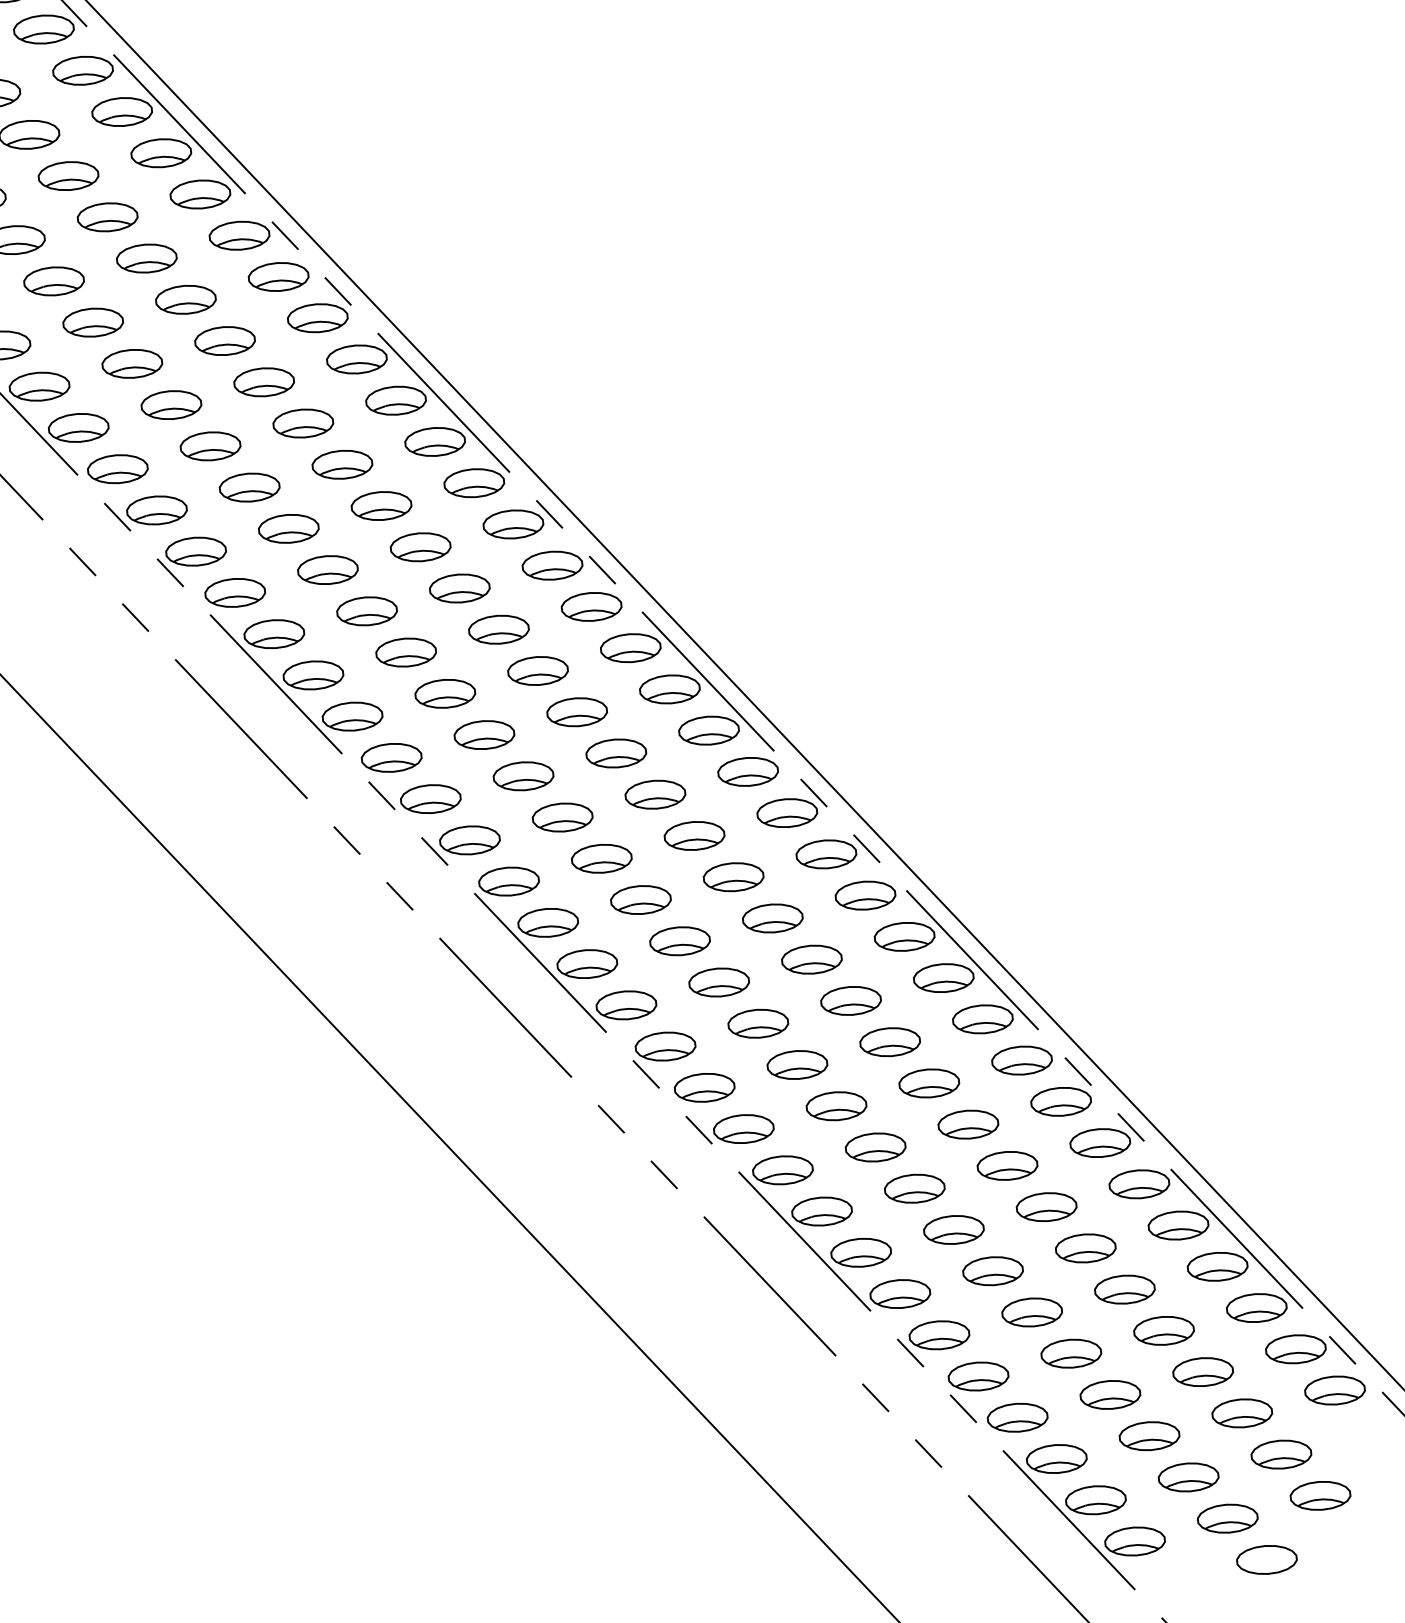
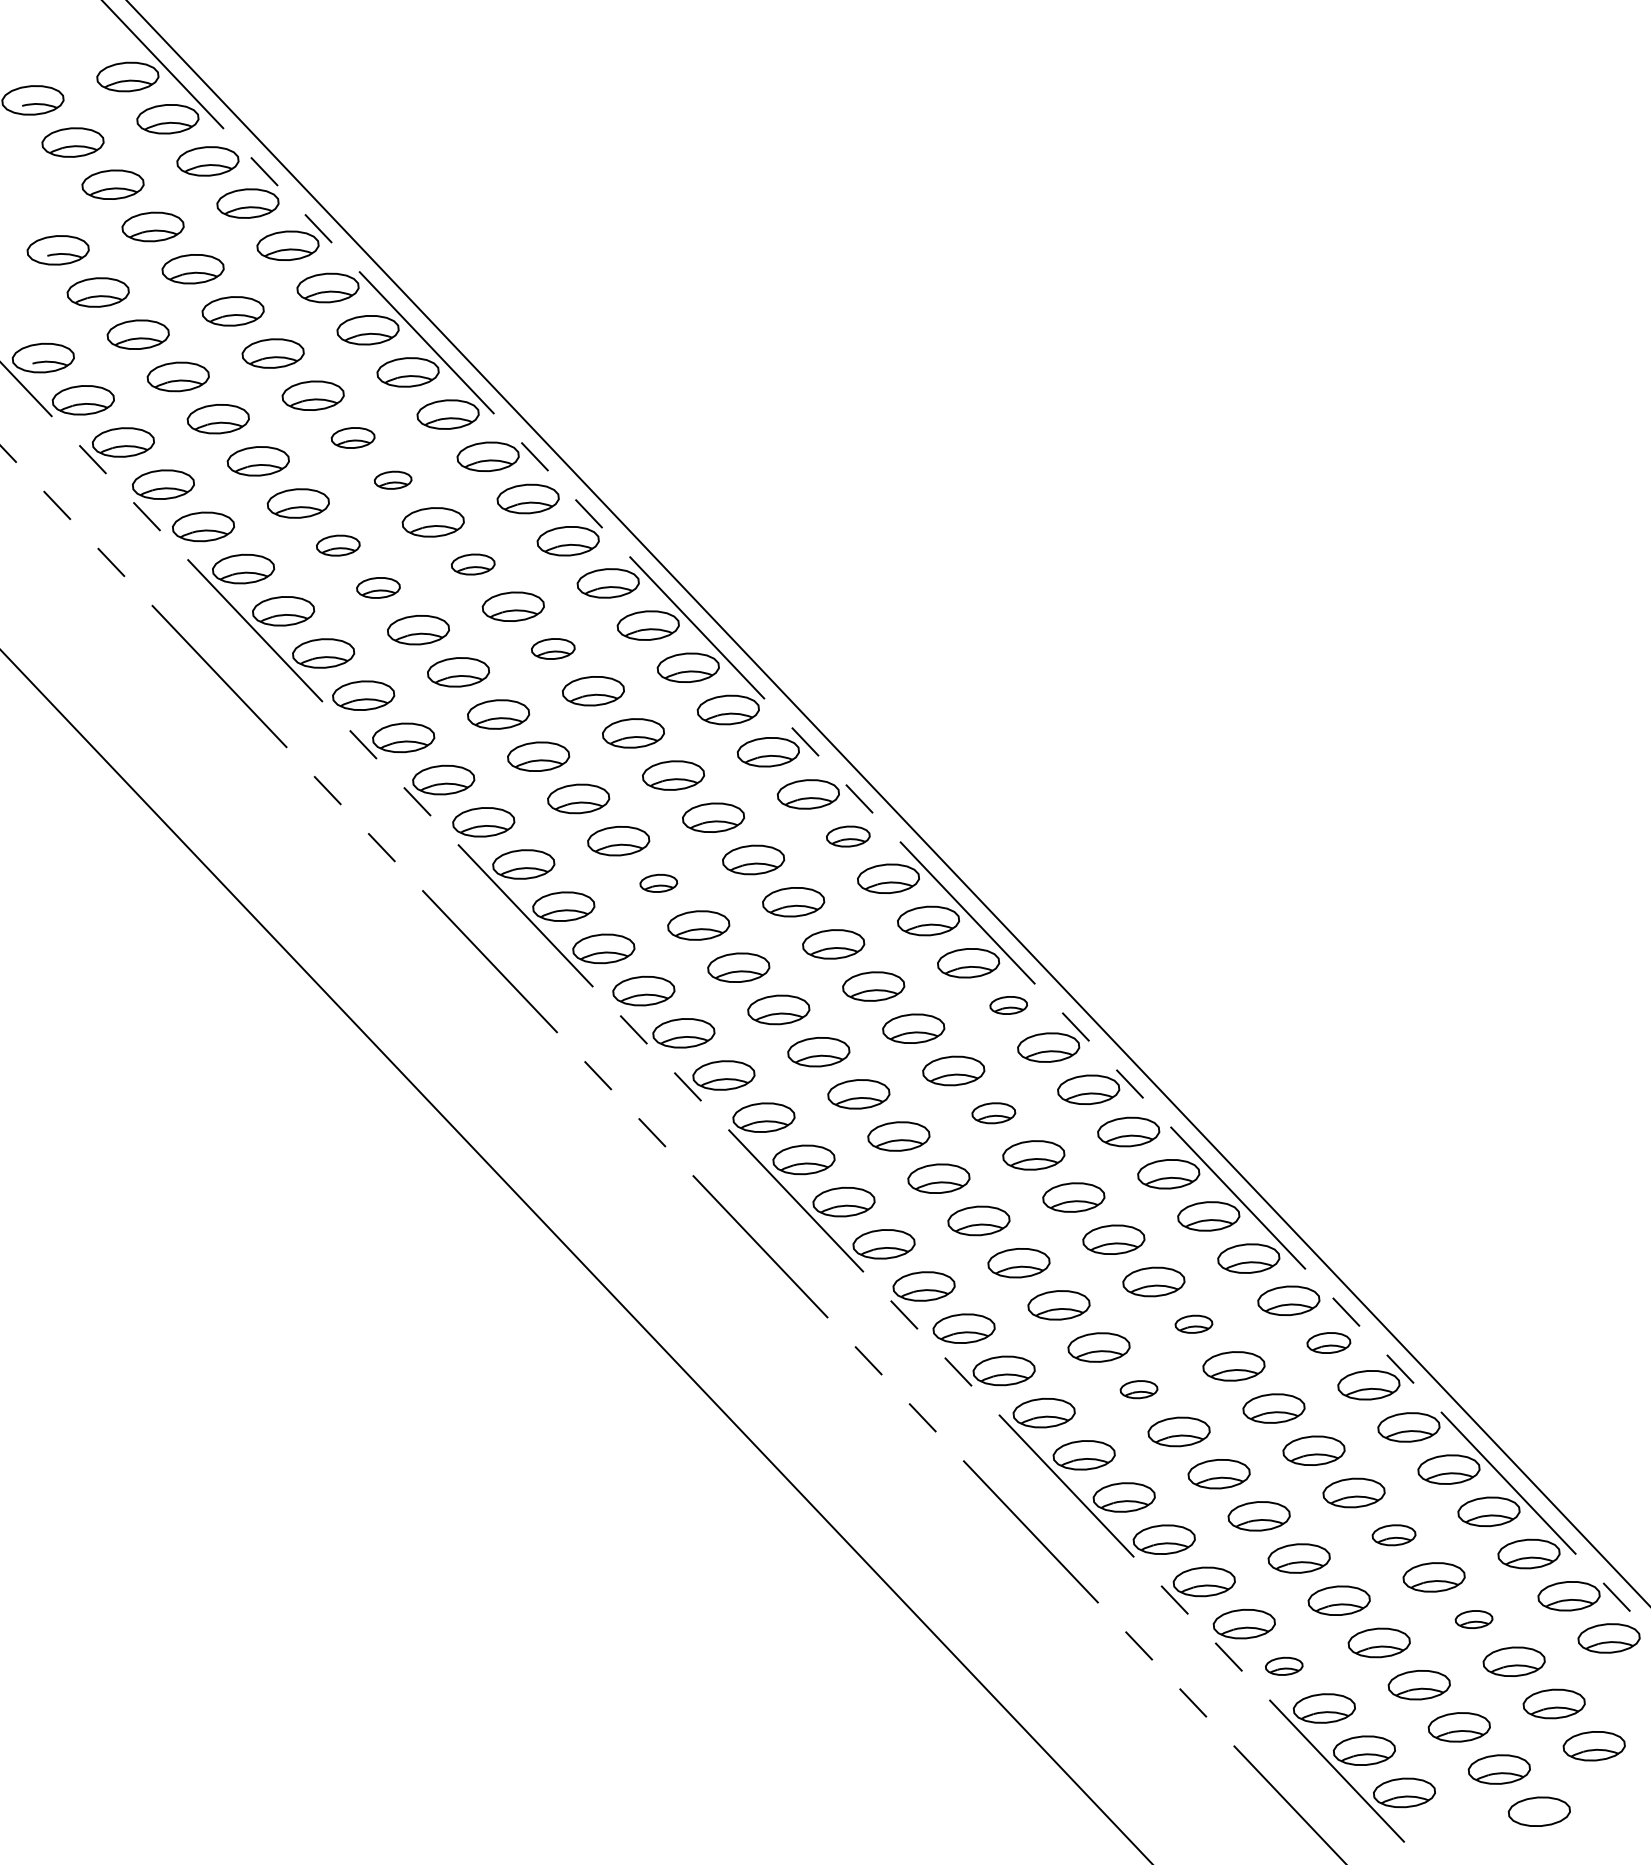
part: (106, 216) -> (352, 437), size x0.7
part: (146, 258) -> (392, 480), size x0.6
part: (92, 322) -> (337, 545), size x0.7
part: (224, 340) -> (472, 564), size x0.7
part: (132, 363) -> (378, 587), size x0.7
part: (302, 423) -> (552, 648), size x0.7
part: (590, 606) -> (847, 836), size x0.7
part: (406, 652) -> (658, 883), size x0.6
part: (748, 771) -> (1008, 1005), size x0.6
part: (733, 877) -> (993, 1113), size x0.7
part: (928, 1083) -> (1193, 1324), size x0.6
part: (1060, 1101) -> (1328, 1342), size x0.7
part: (875, 1147) -> (1138, 1389), size x0.6
part: (1124, 1289) -> (1393, 1535), size x0.7
part: (1202, 1372) -> (1473, 1619), size x0.6
part: (1016, 1417) -> (1283, 1666), size x0.6

